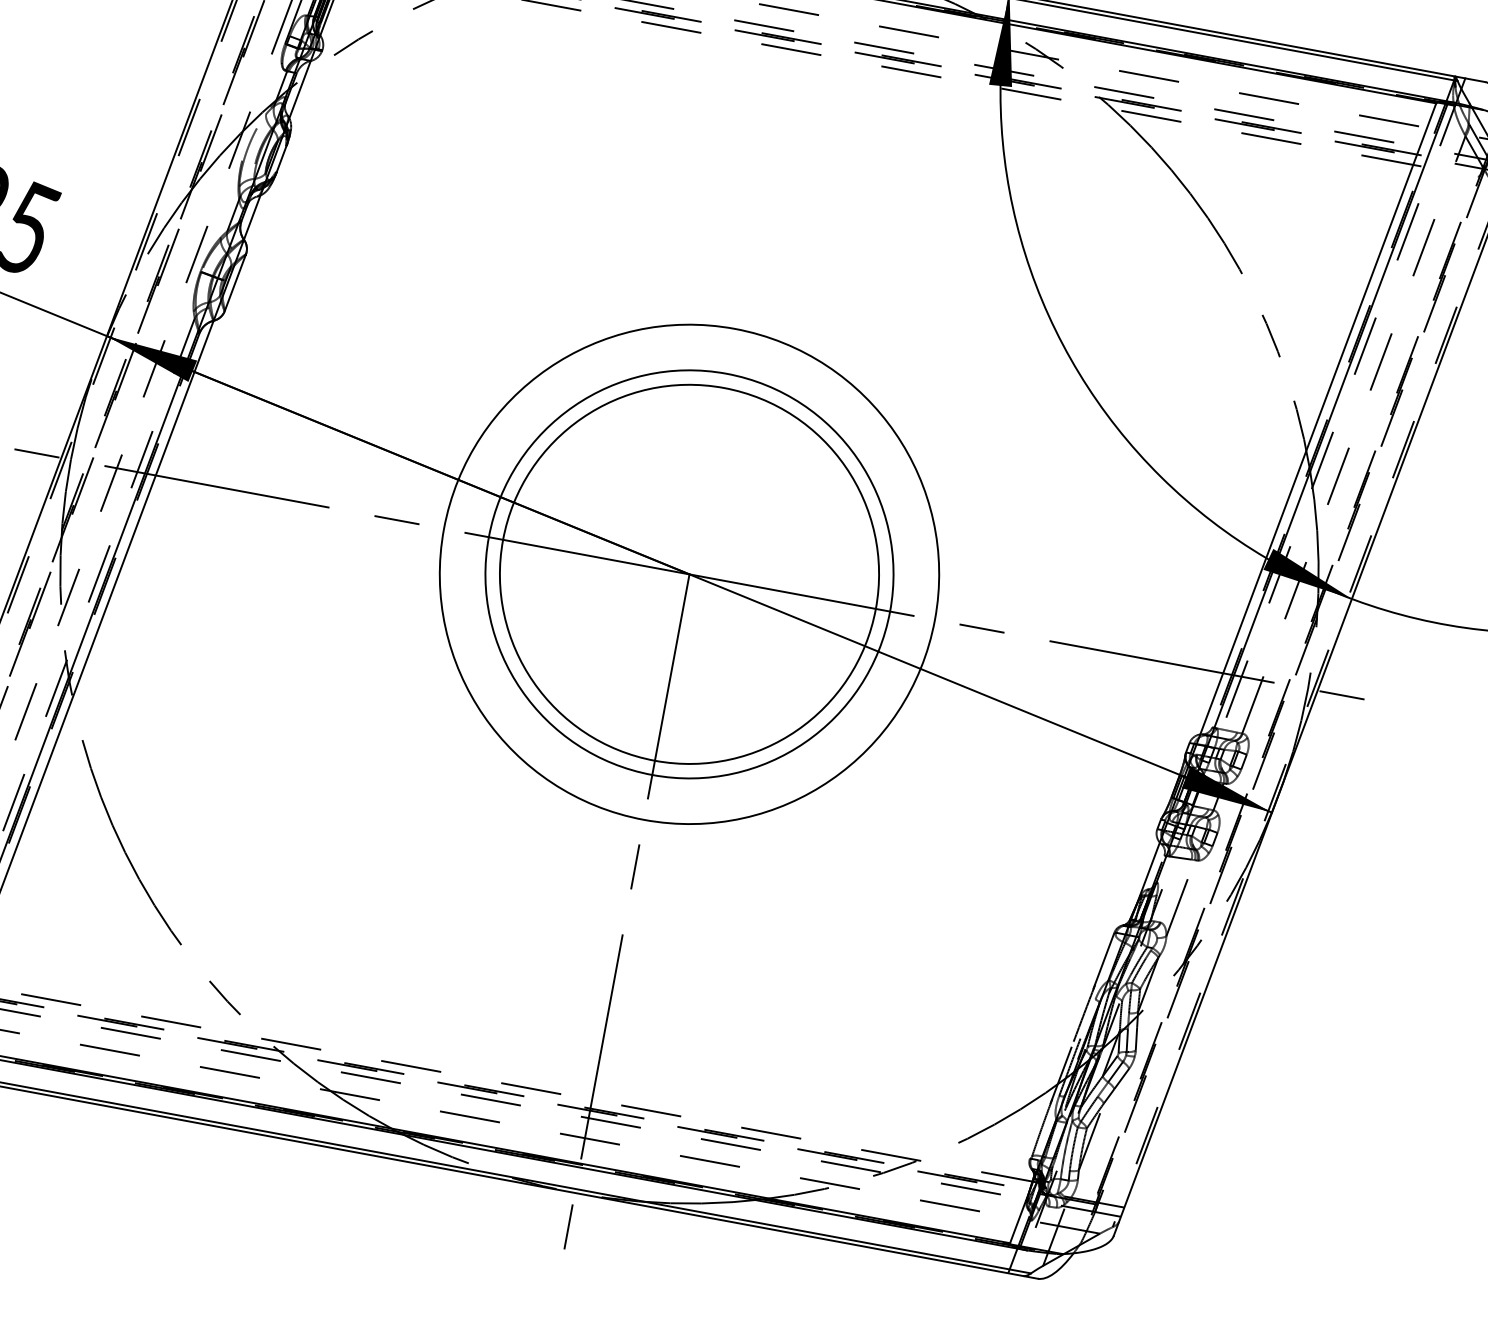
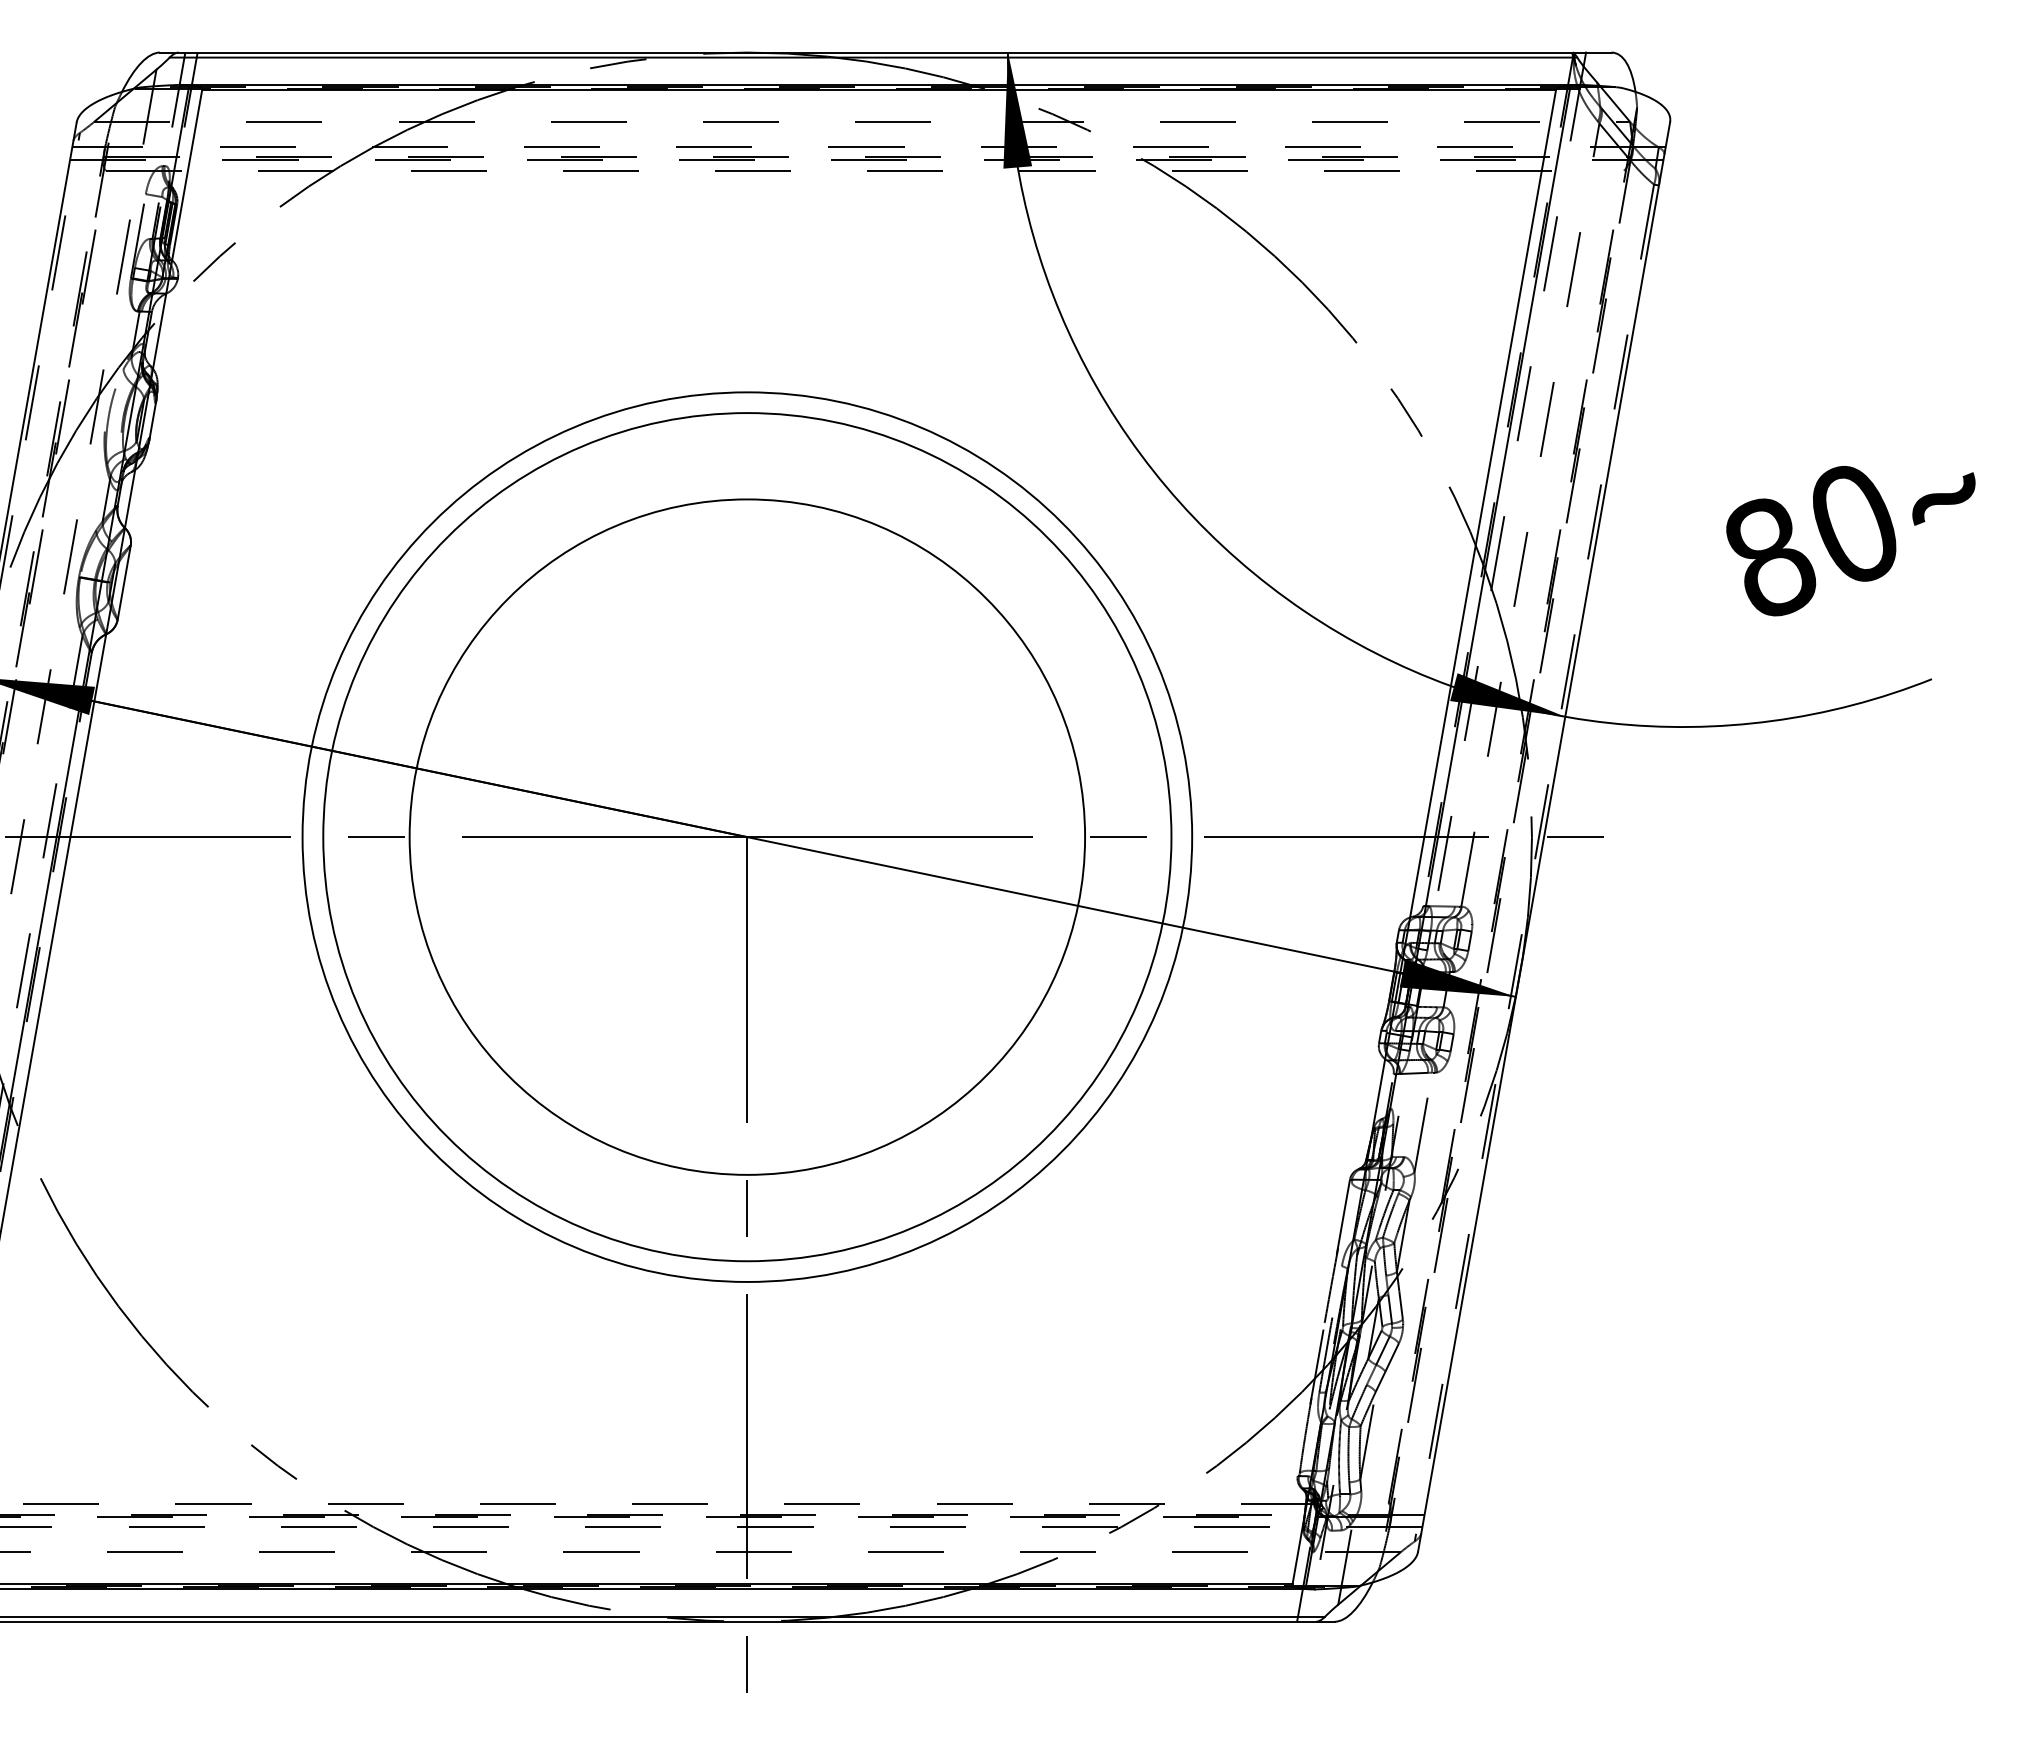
circle: (689, 573) -> (747, 836), size x1.43
circle: (689, 573) -> (747, 836), size x1.43
circle: (689, 574) -> (747, 837), size x1.67

